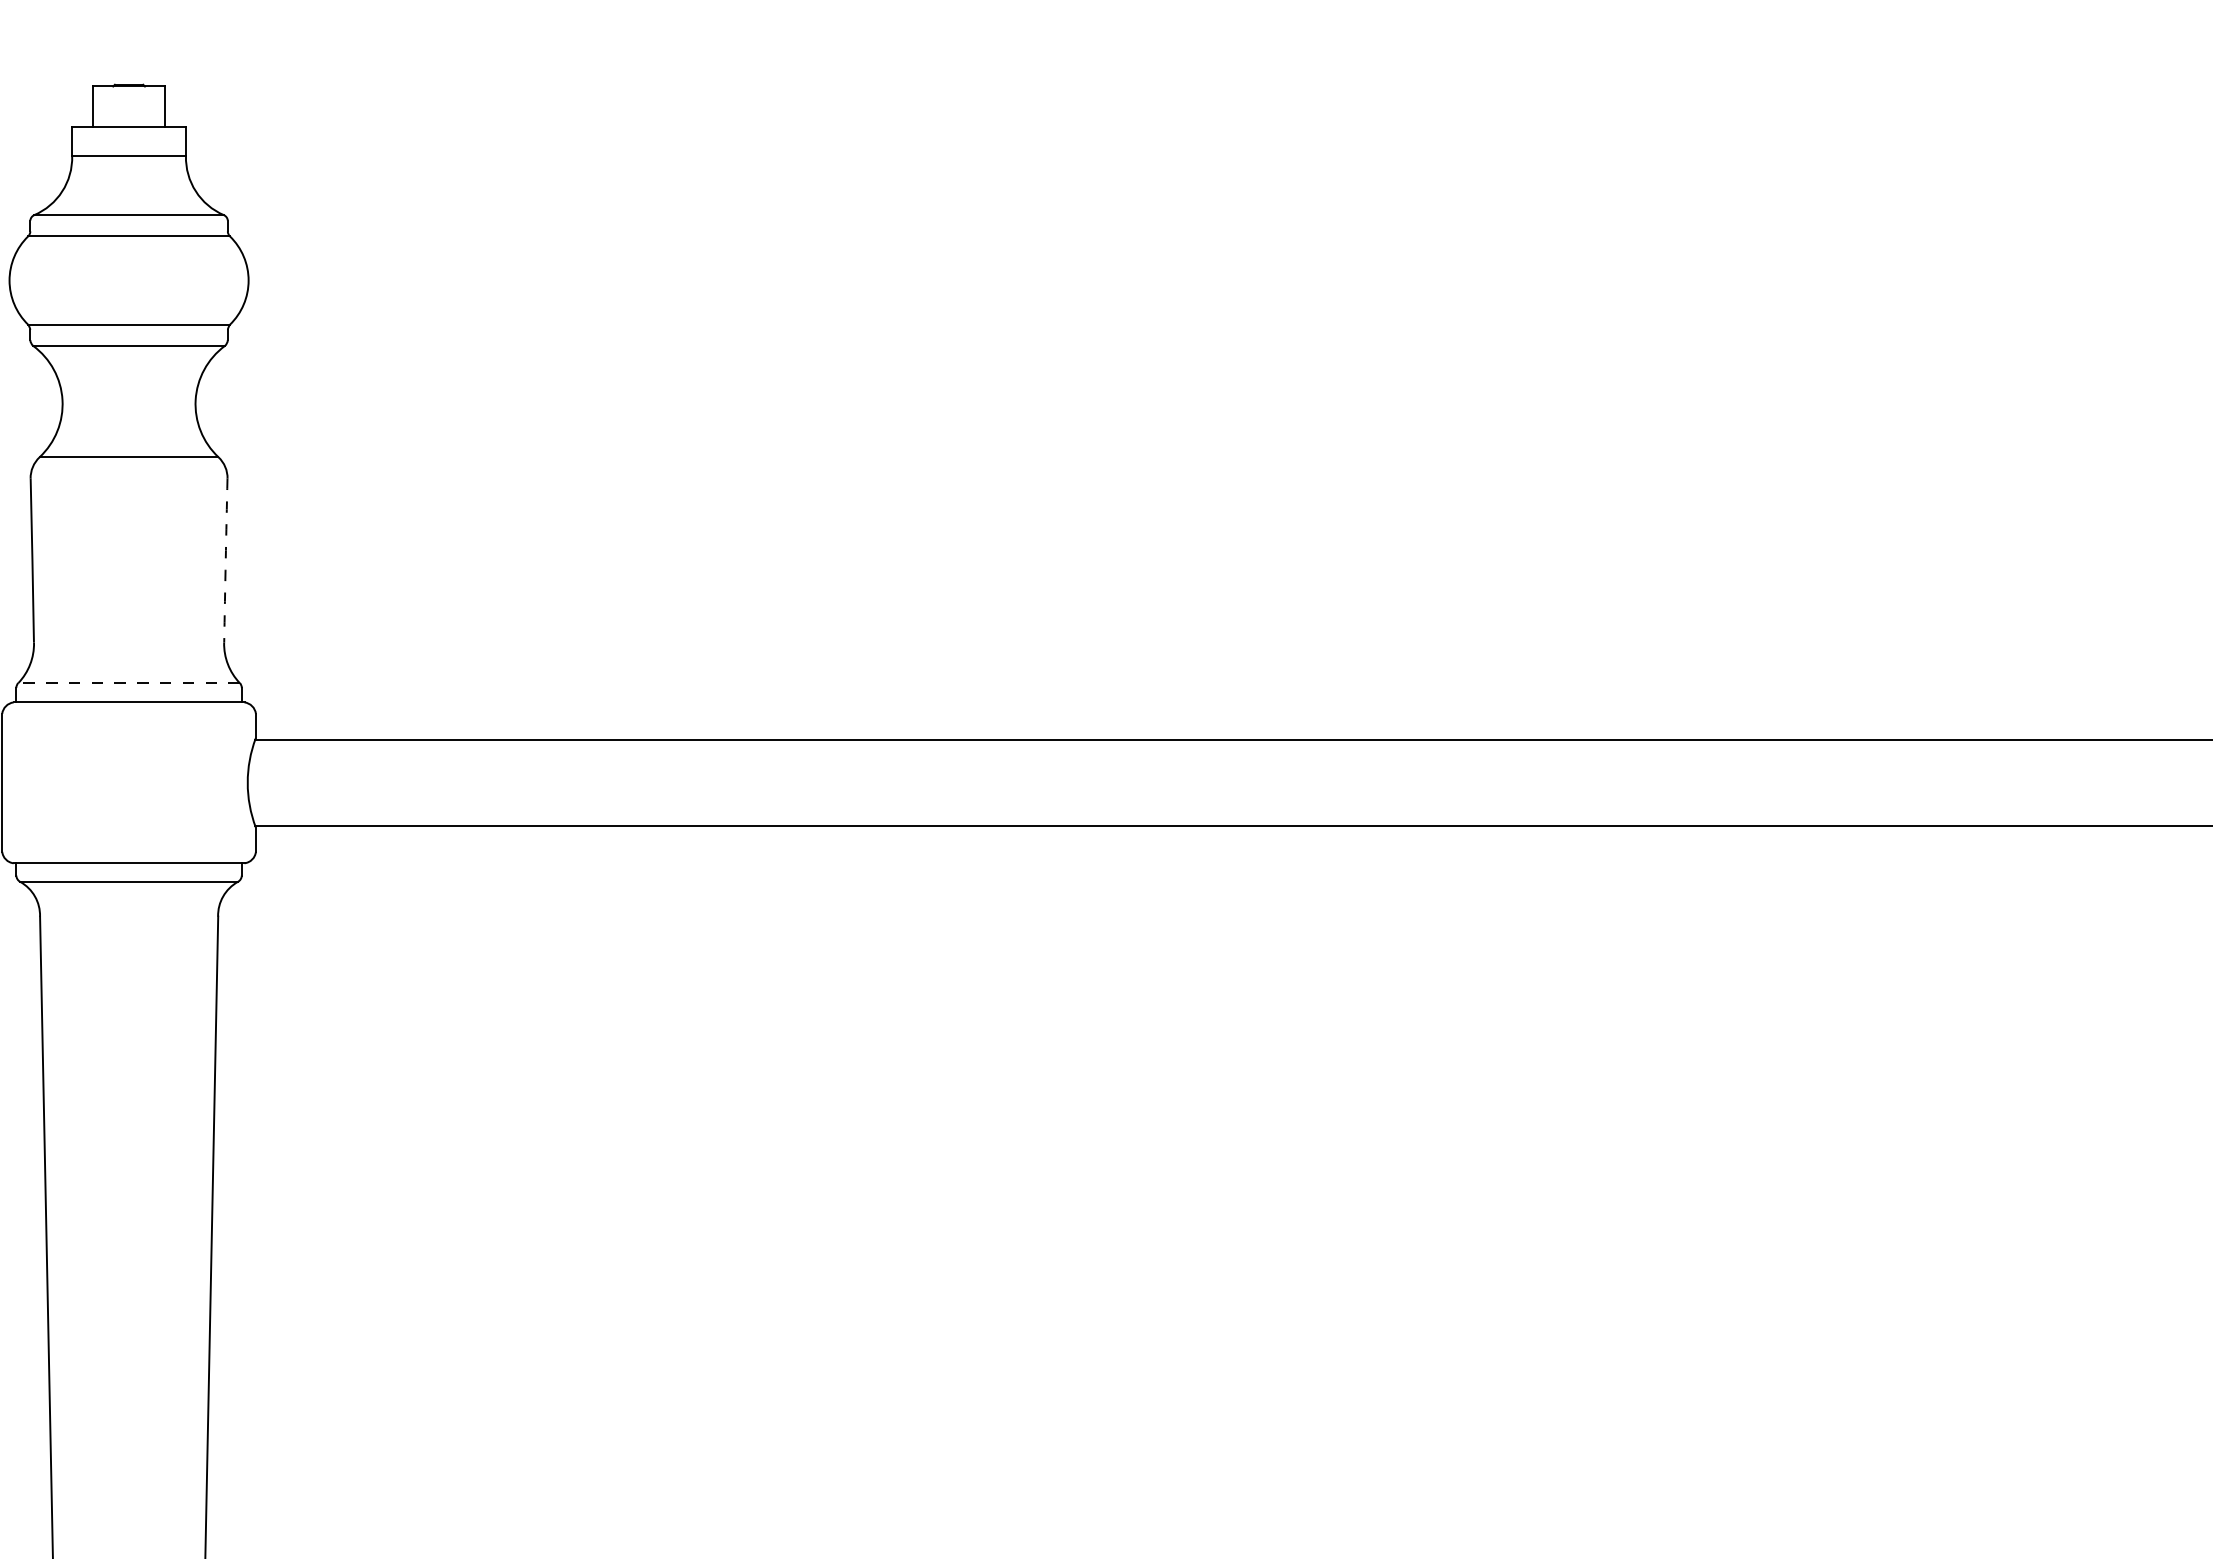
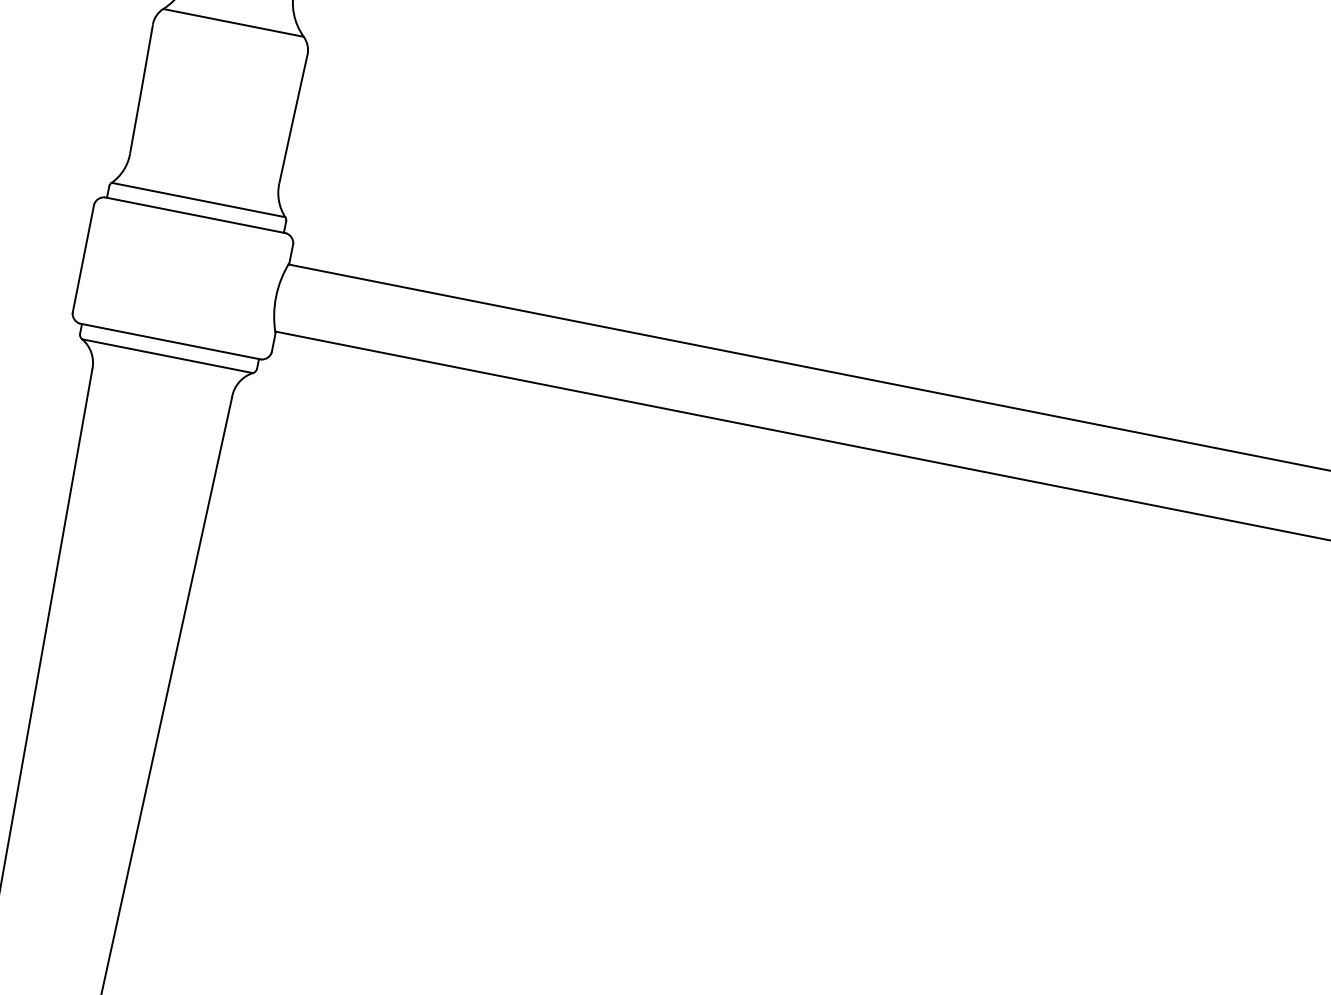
arc: (225, 560) -> (293, 118), dashed -> solid
line: (129, 682) -> (198, 199), dashed -> solid

